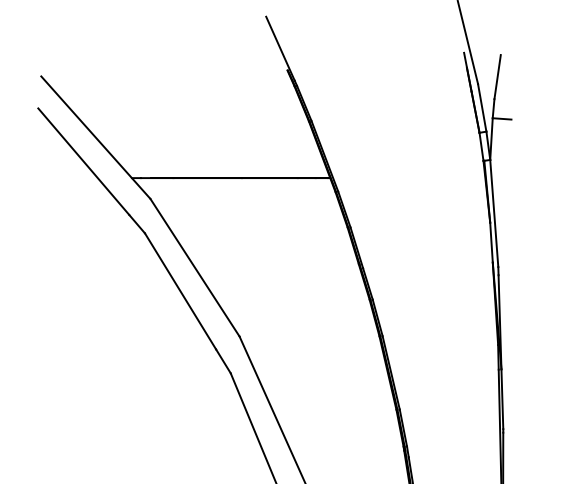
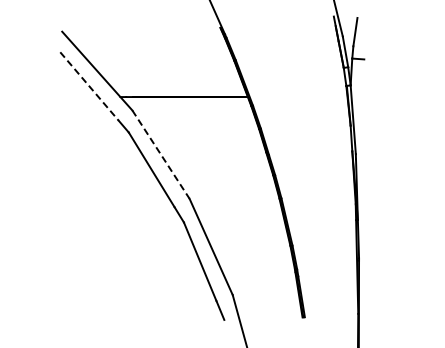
line: (83, 161) -> (89, 86), solid -> dashed
line: (194, 267) -> (160, 154), solid -> dashed

